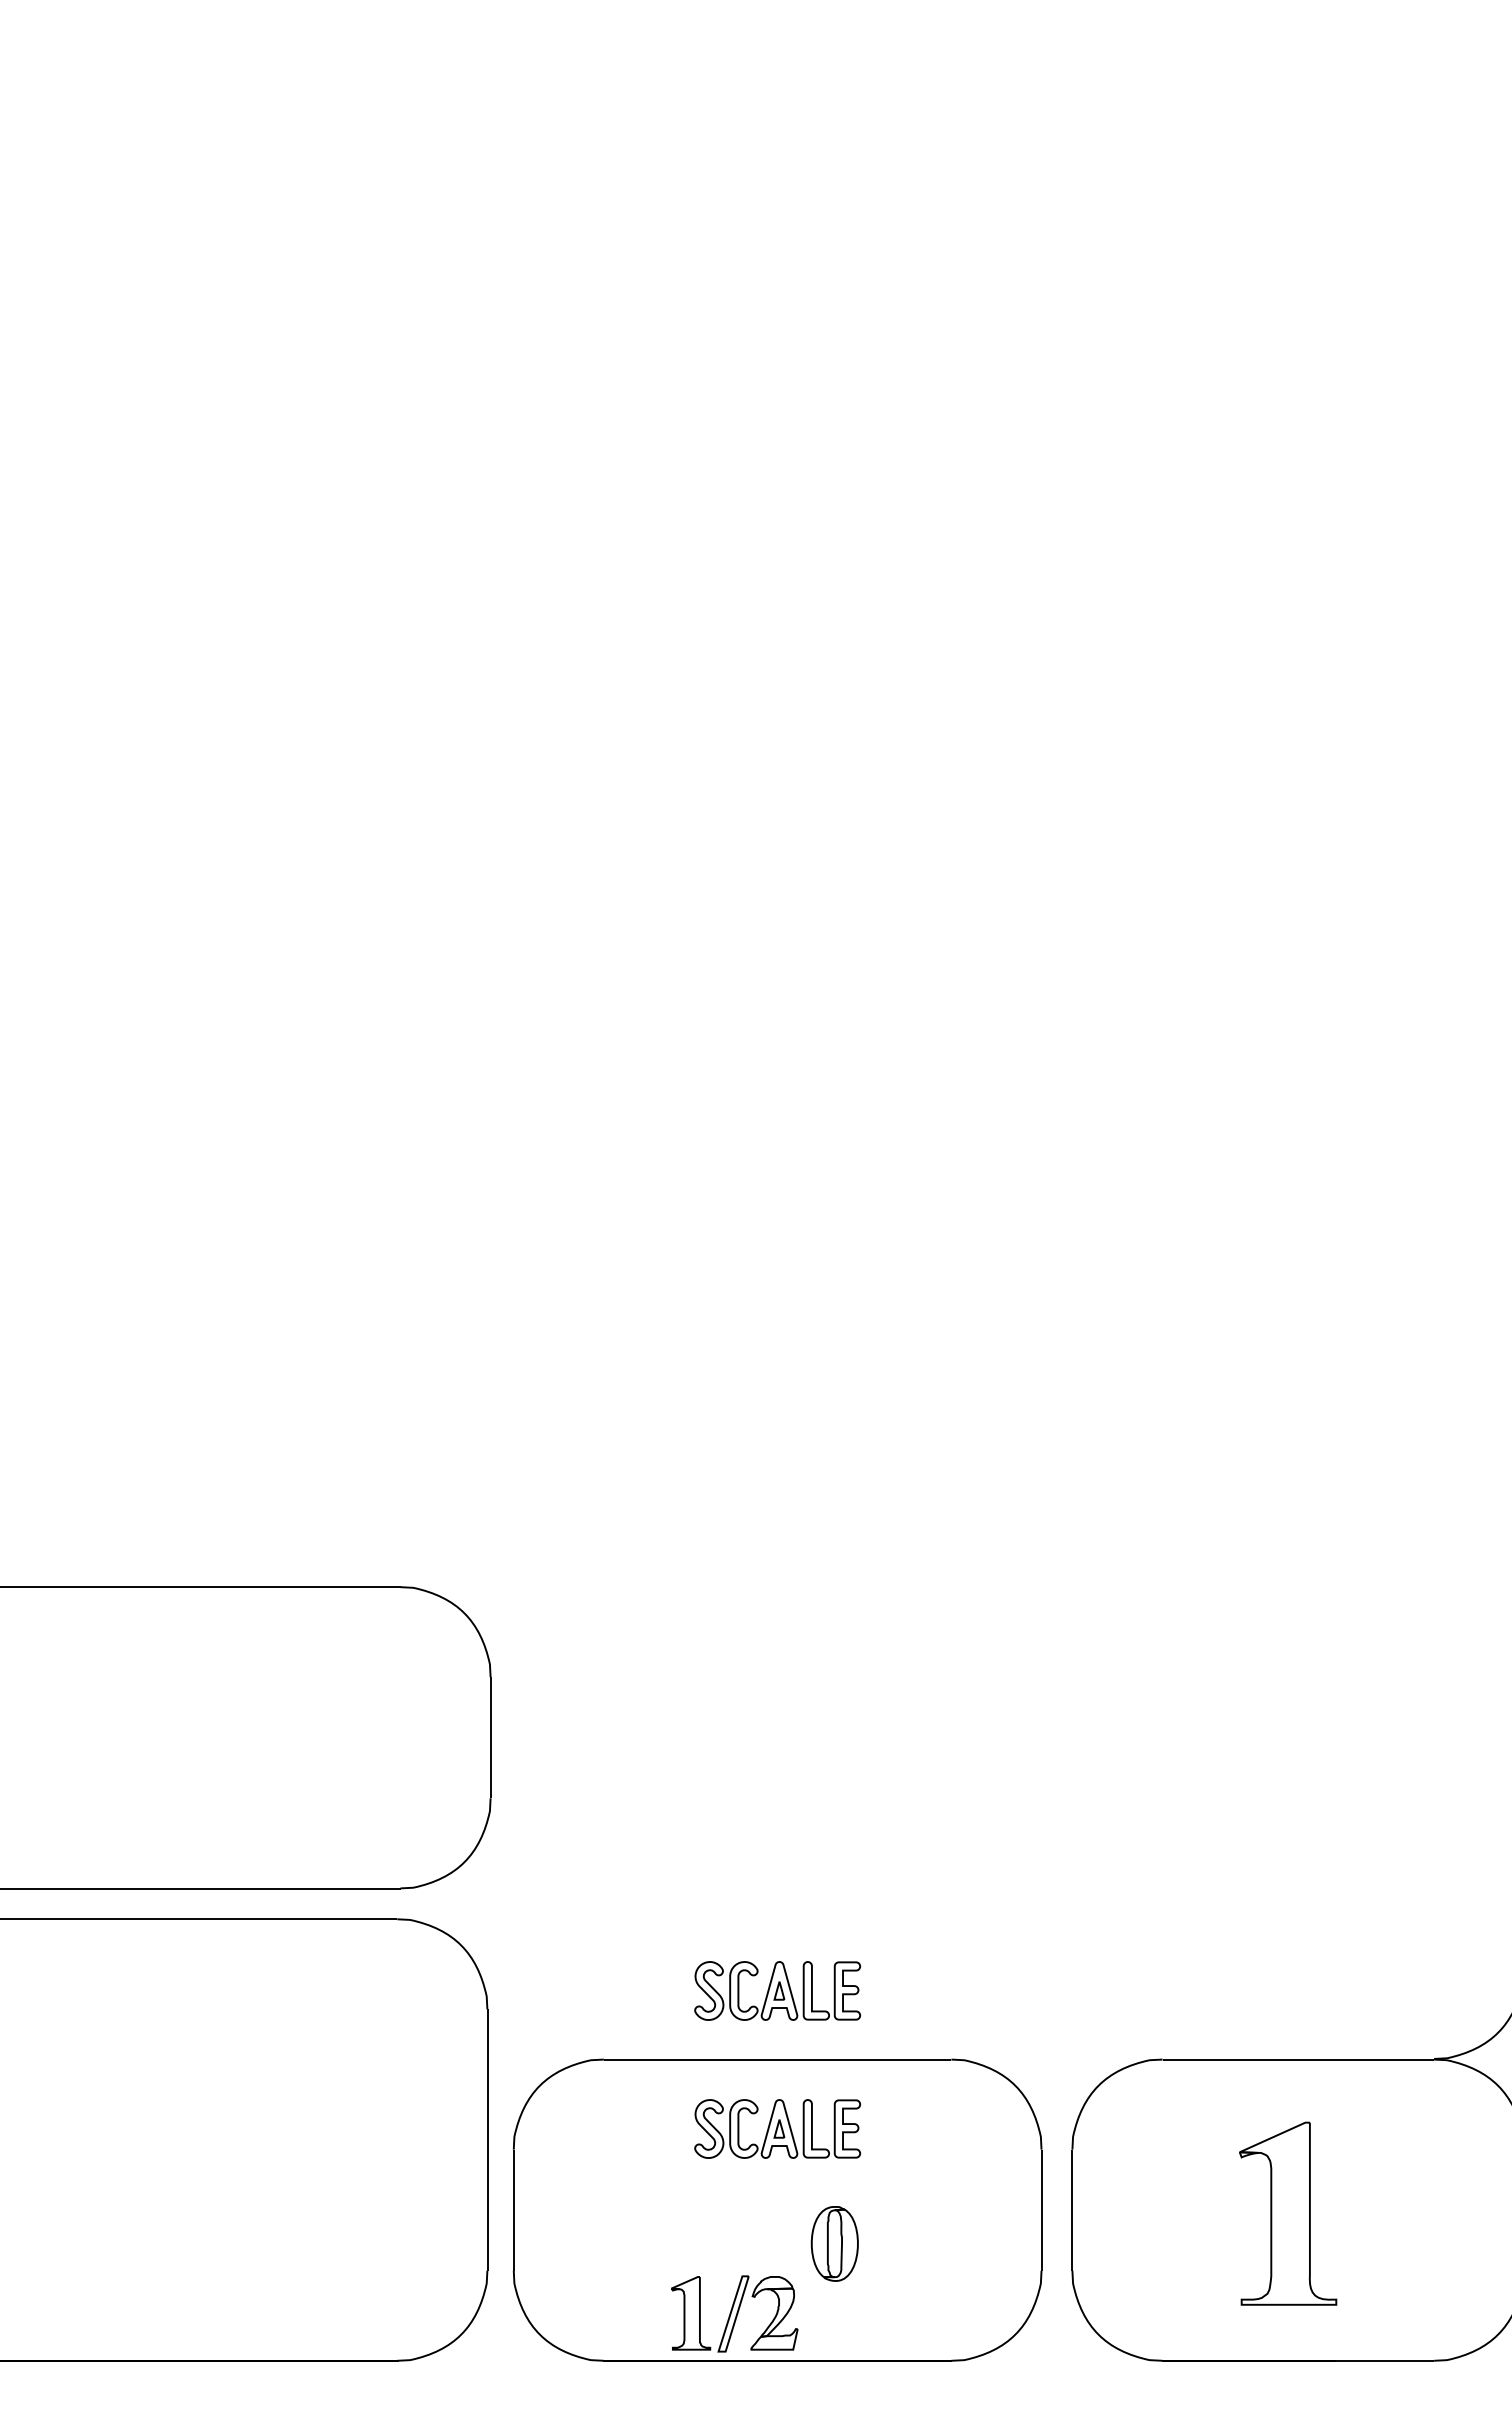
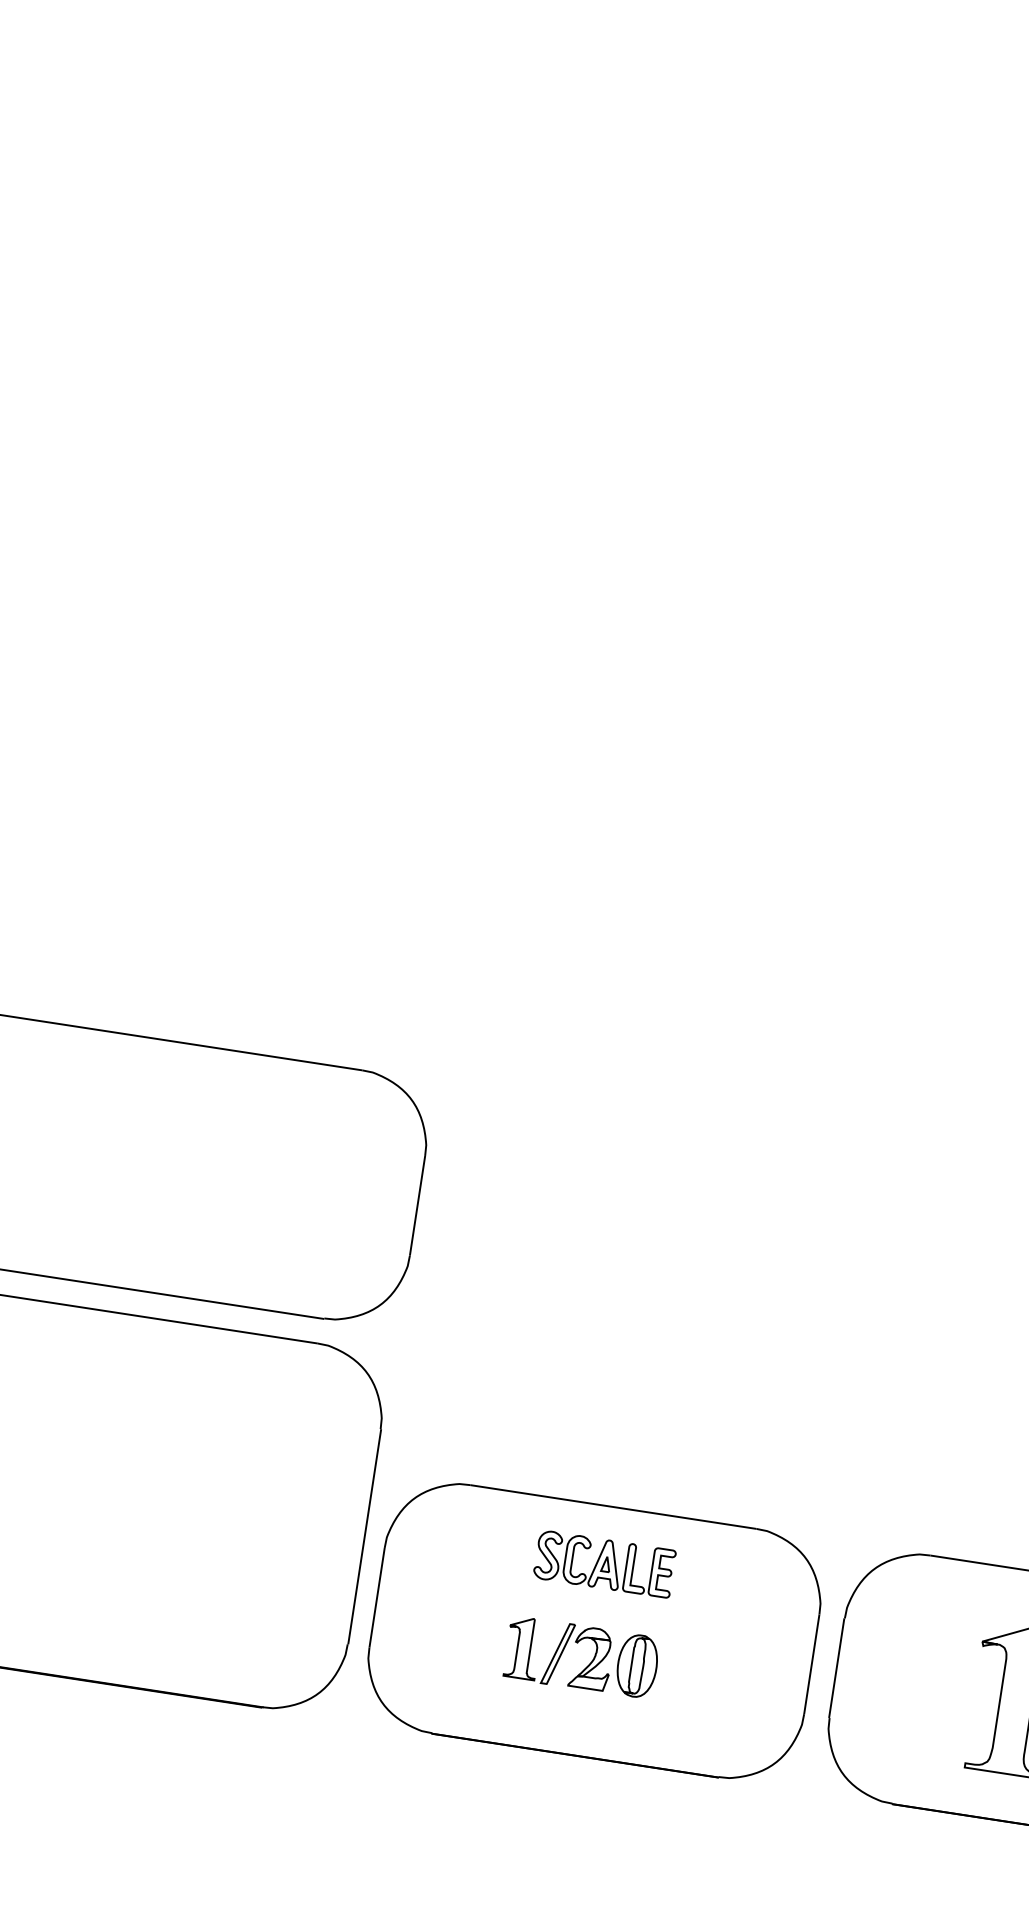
part: (777, 1990) -> (622, 1450), removed
part: (734, 2313) -> (558, 1653), moved

